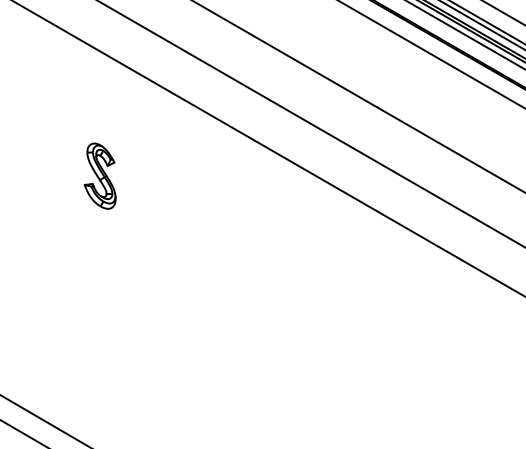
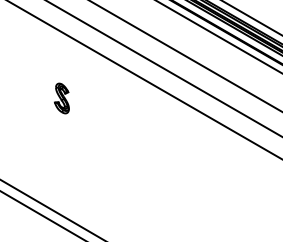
part: (99, 176) -> (61, 98), moved

